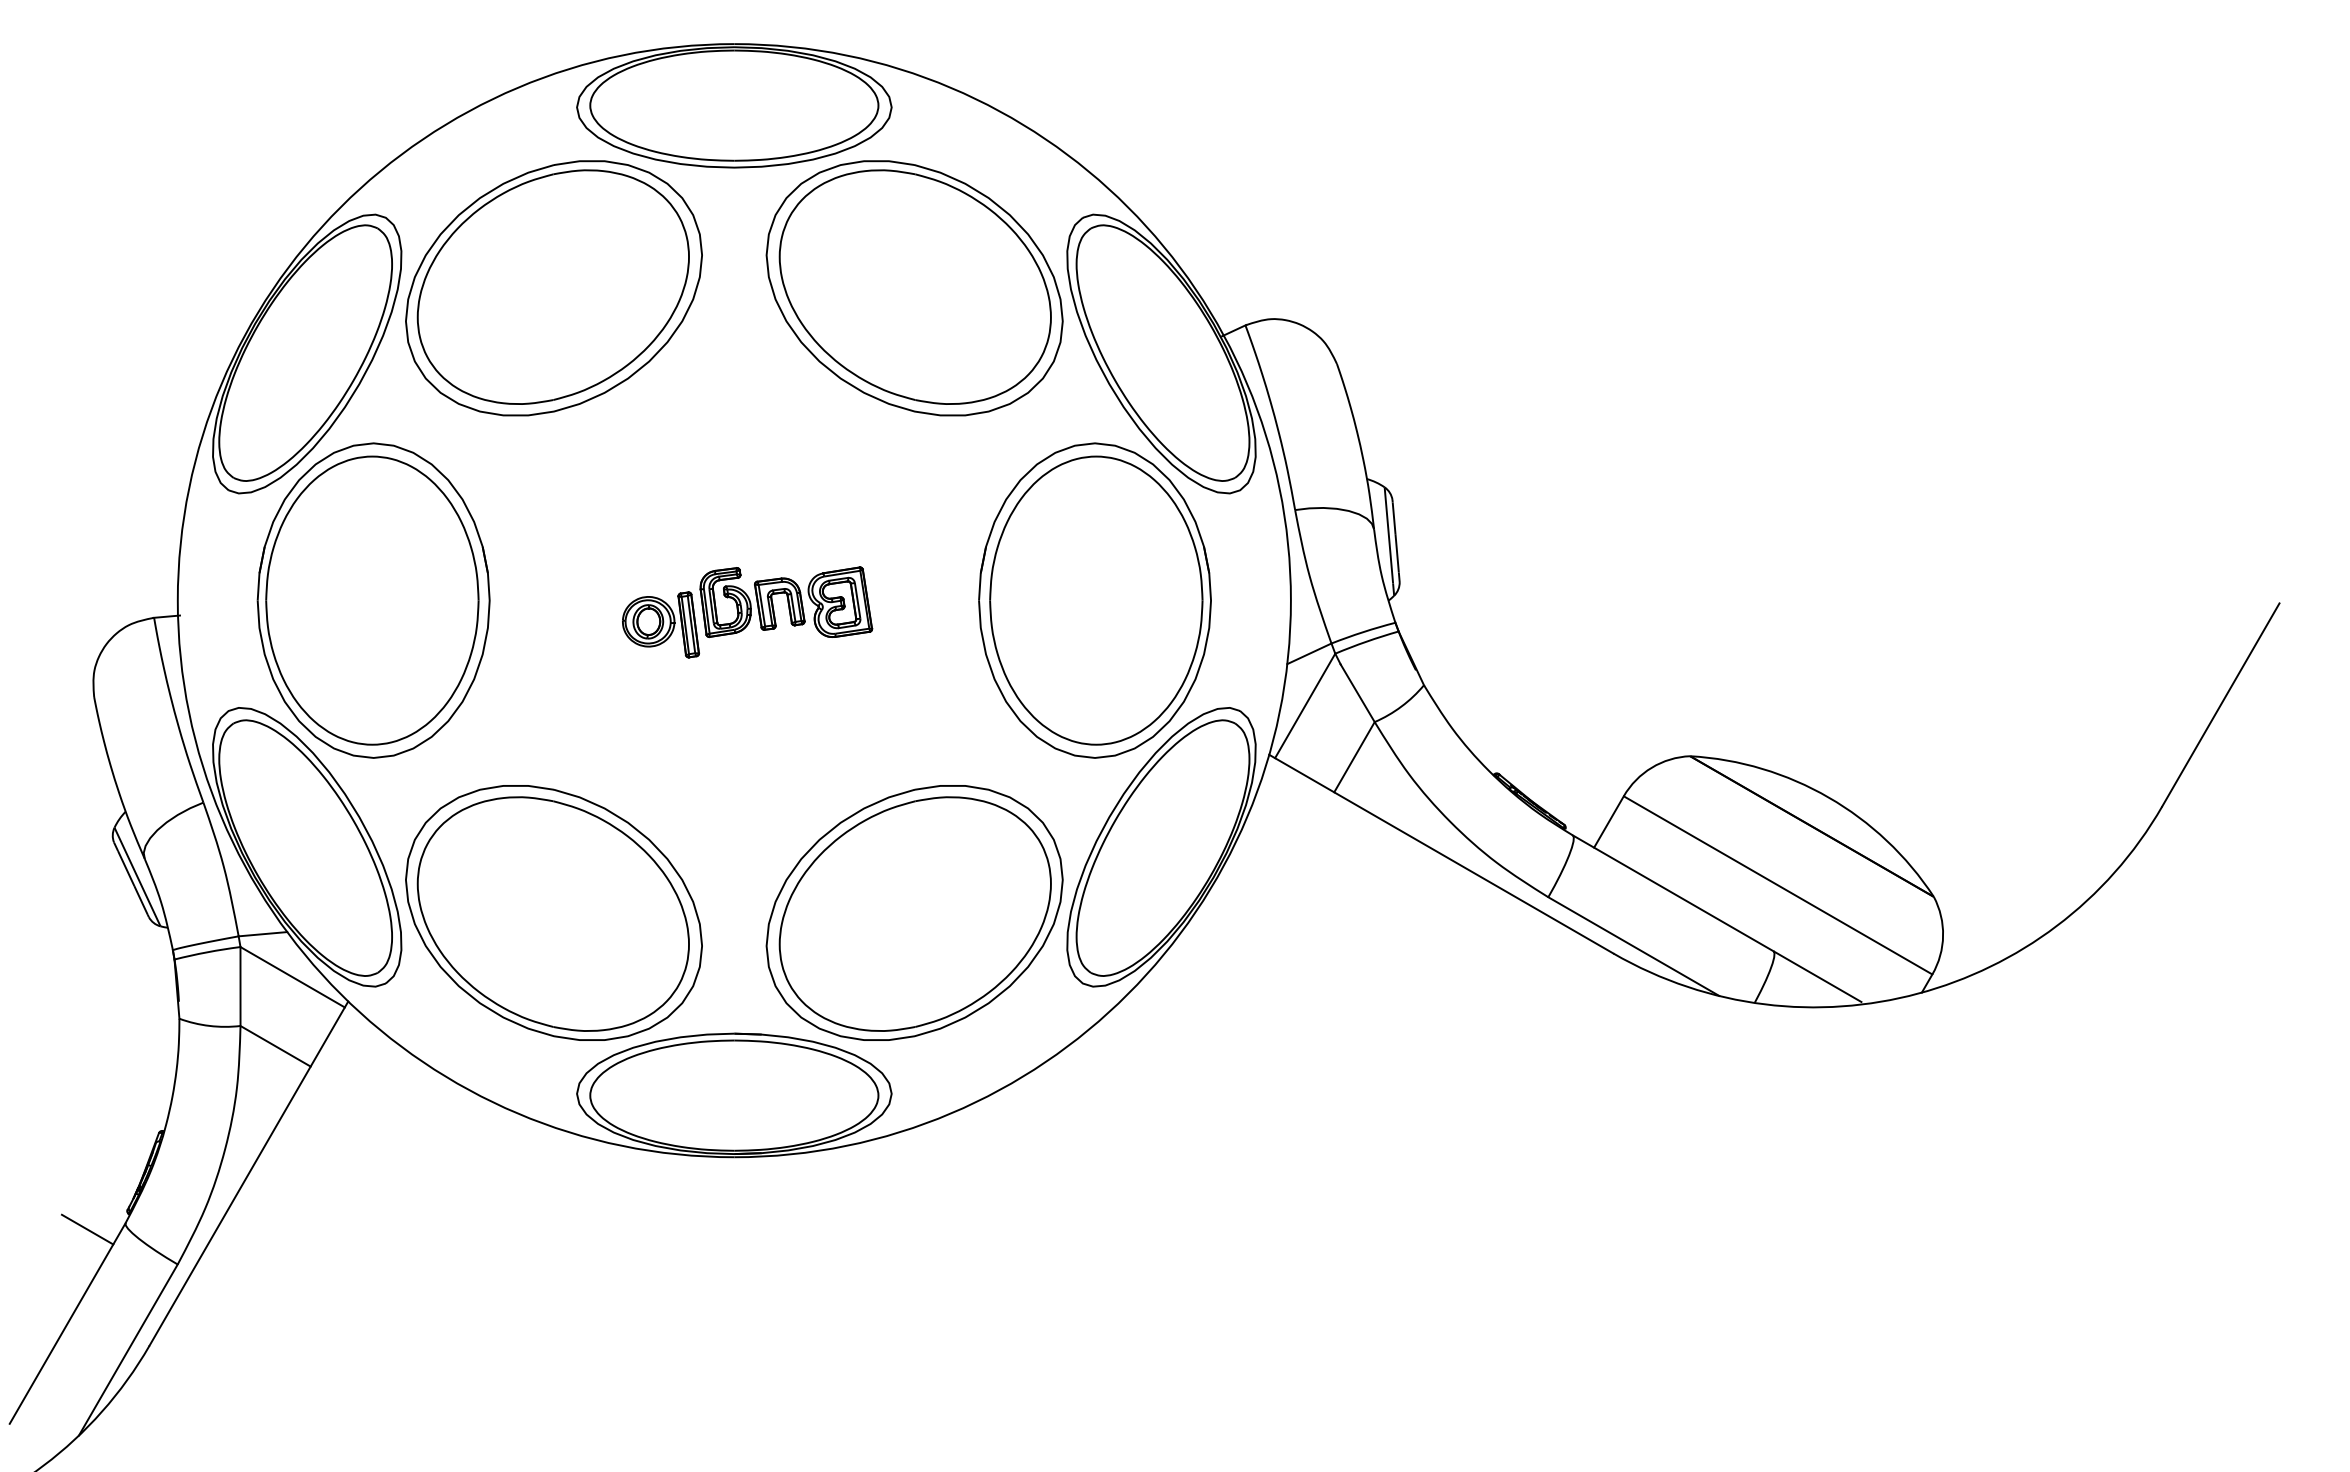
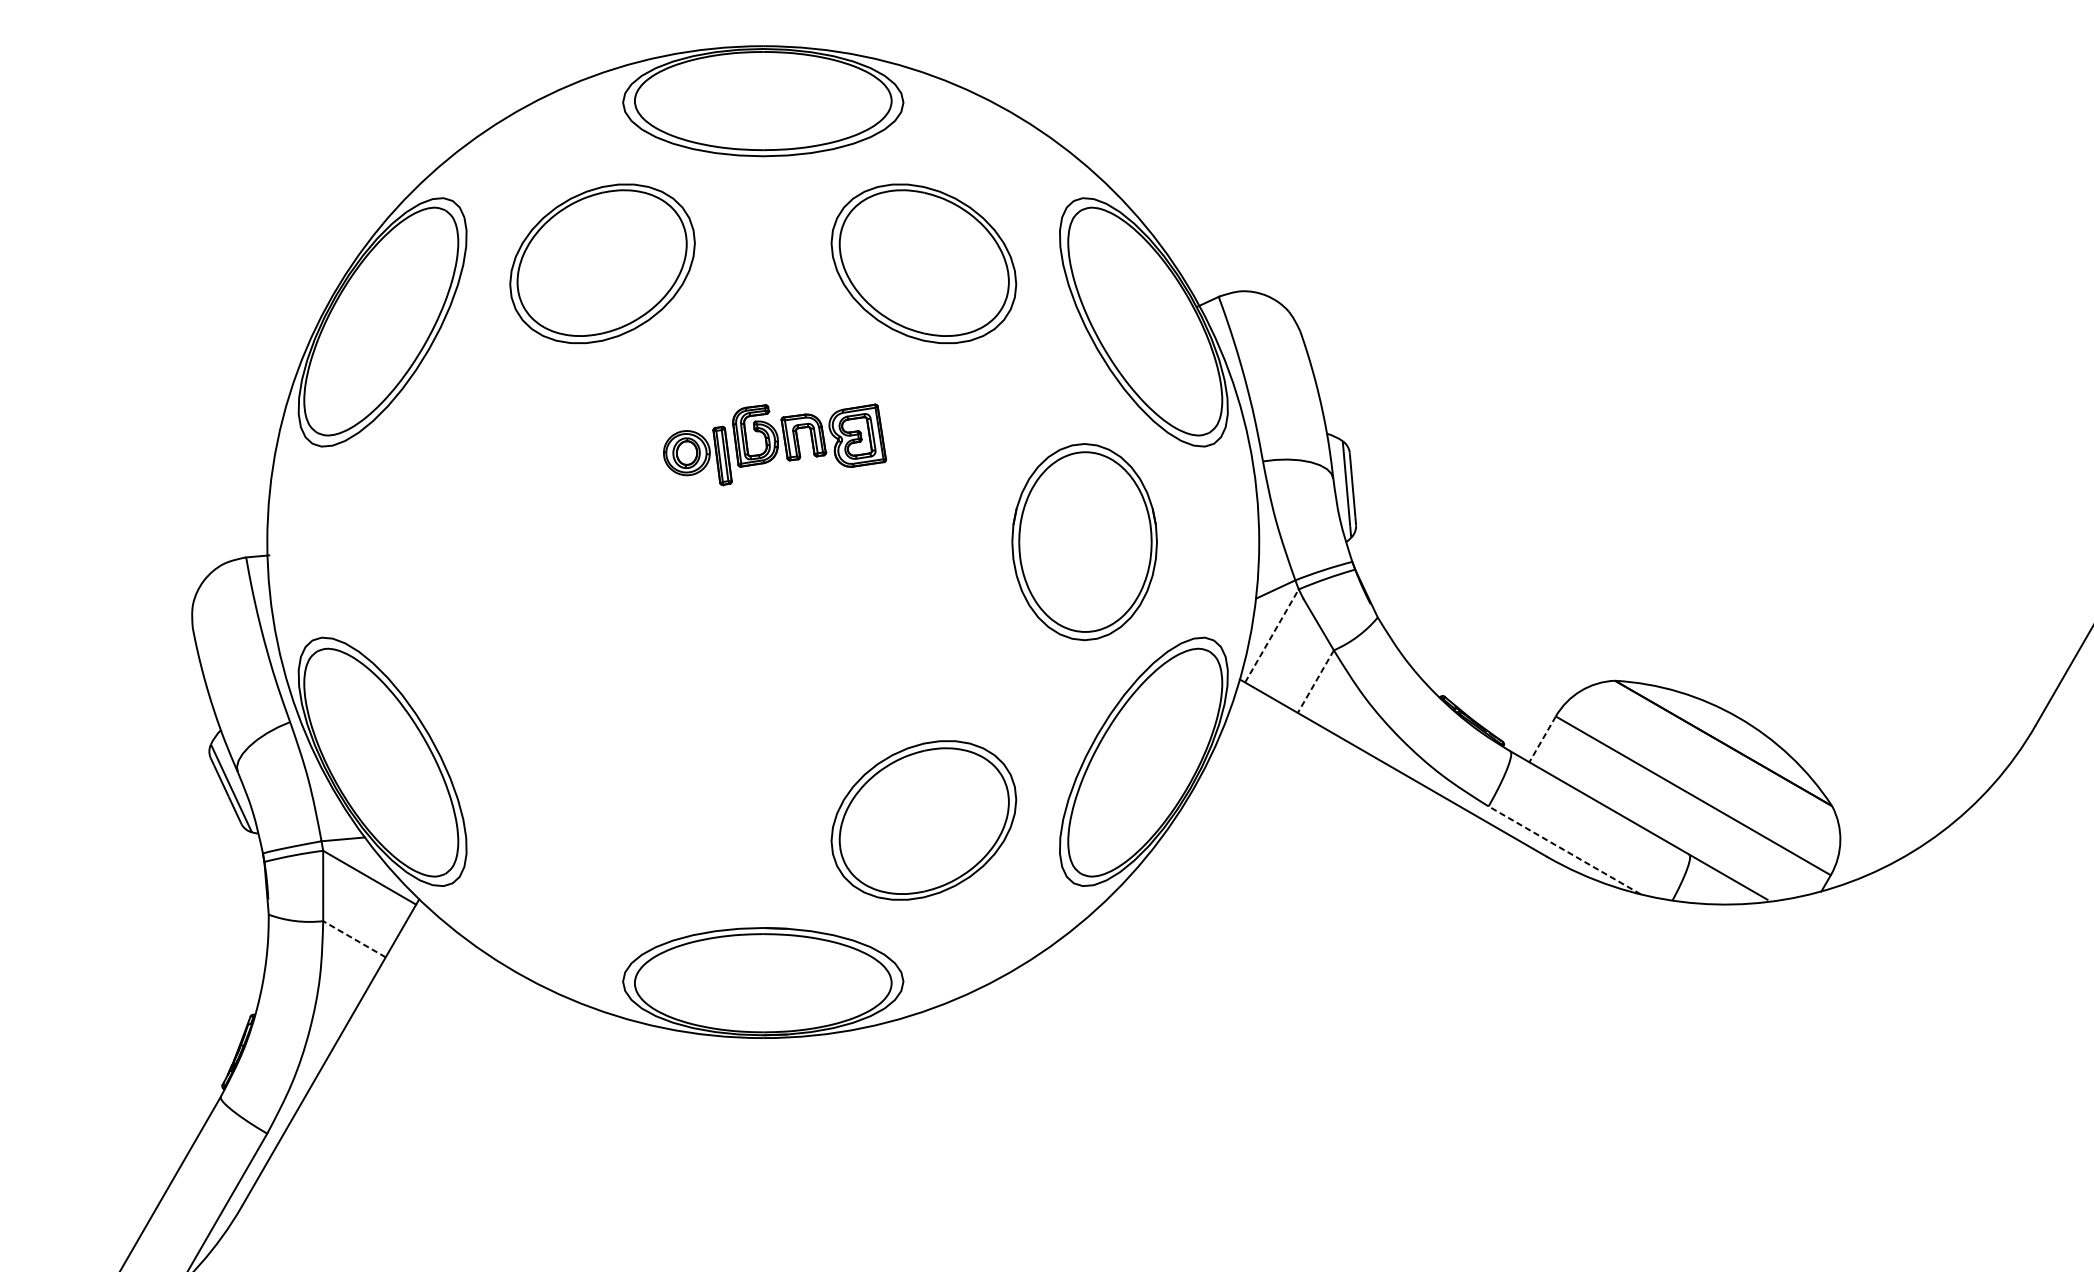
part: (553, 288) -> (602, 263), size x0.7
part: (914, 288) -> (923, 263), size x0.7
part: (373, 600) -> (441, 542), removed
part: (1094, 600) -> (1084, 542), size x0.7
part: (747, 612) -> (774, 444), moved
line: (1305, 705) -> (1272, 635), solid -> dashed
line: (1354, 757) -> (1315, 681), solid -> dashed
line: (1608, 822) -> (1542, 739), solid -> dashed
part: (553, 912) -> (602, 820), removed
part: (914, 912) -> (923, 820), size x0.7
line: (1633, 946) -> (1564, 850), solid -> dashed
line: (275, 1046) -> (354, 939), solid -> dashed
line: (87, 1229) -> (186, 1102), removed

